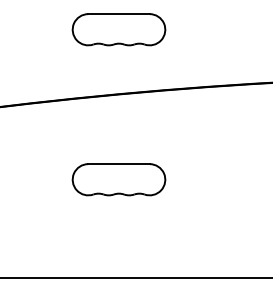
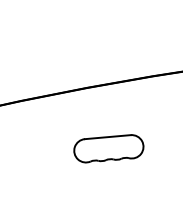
part: (118, 29) -> (98, 36), removed

